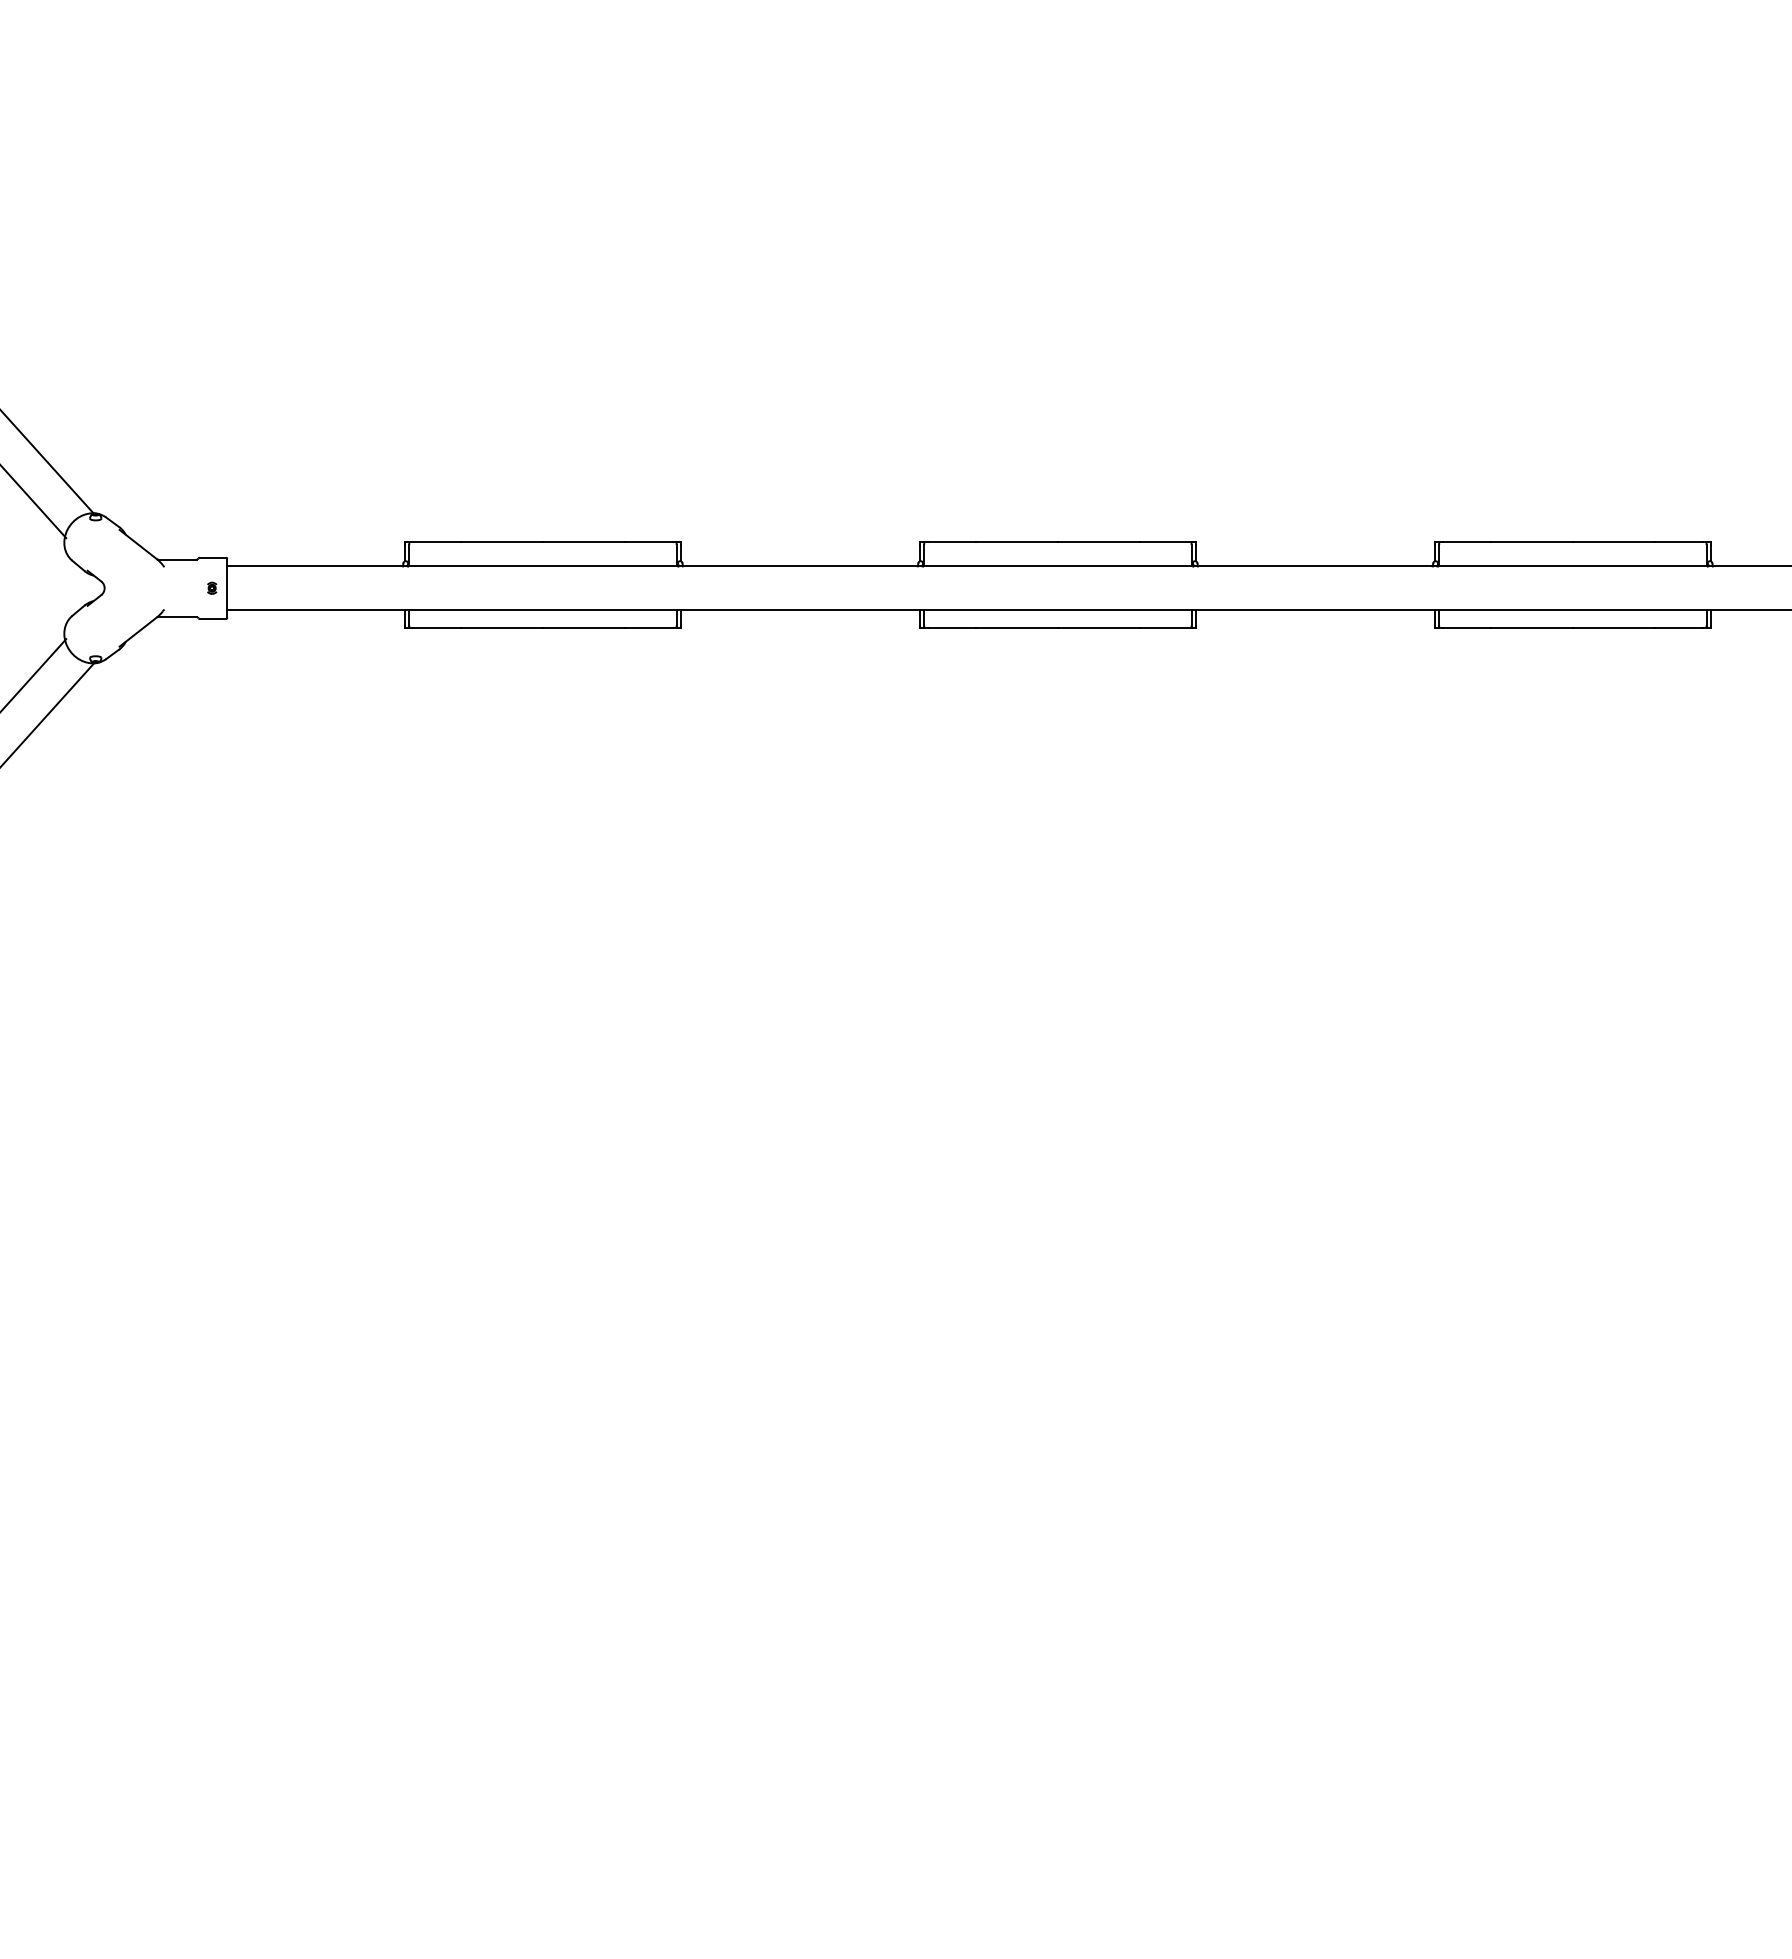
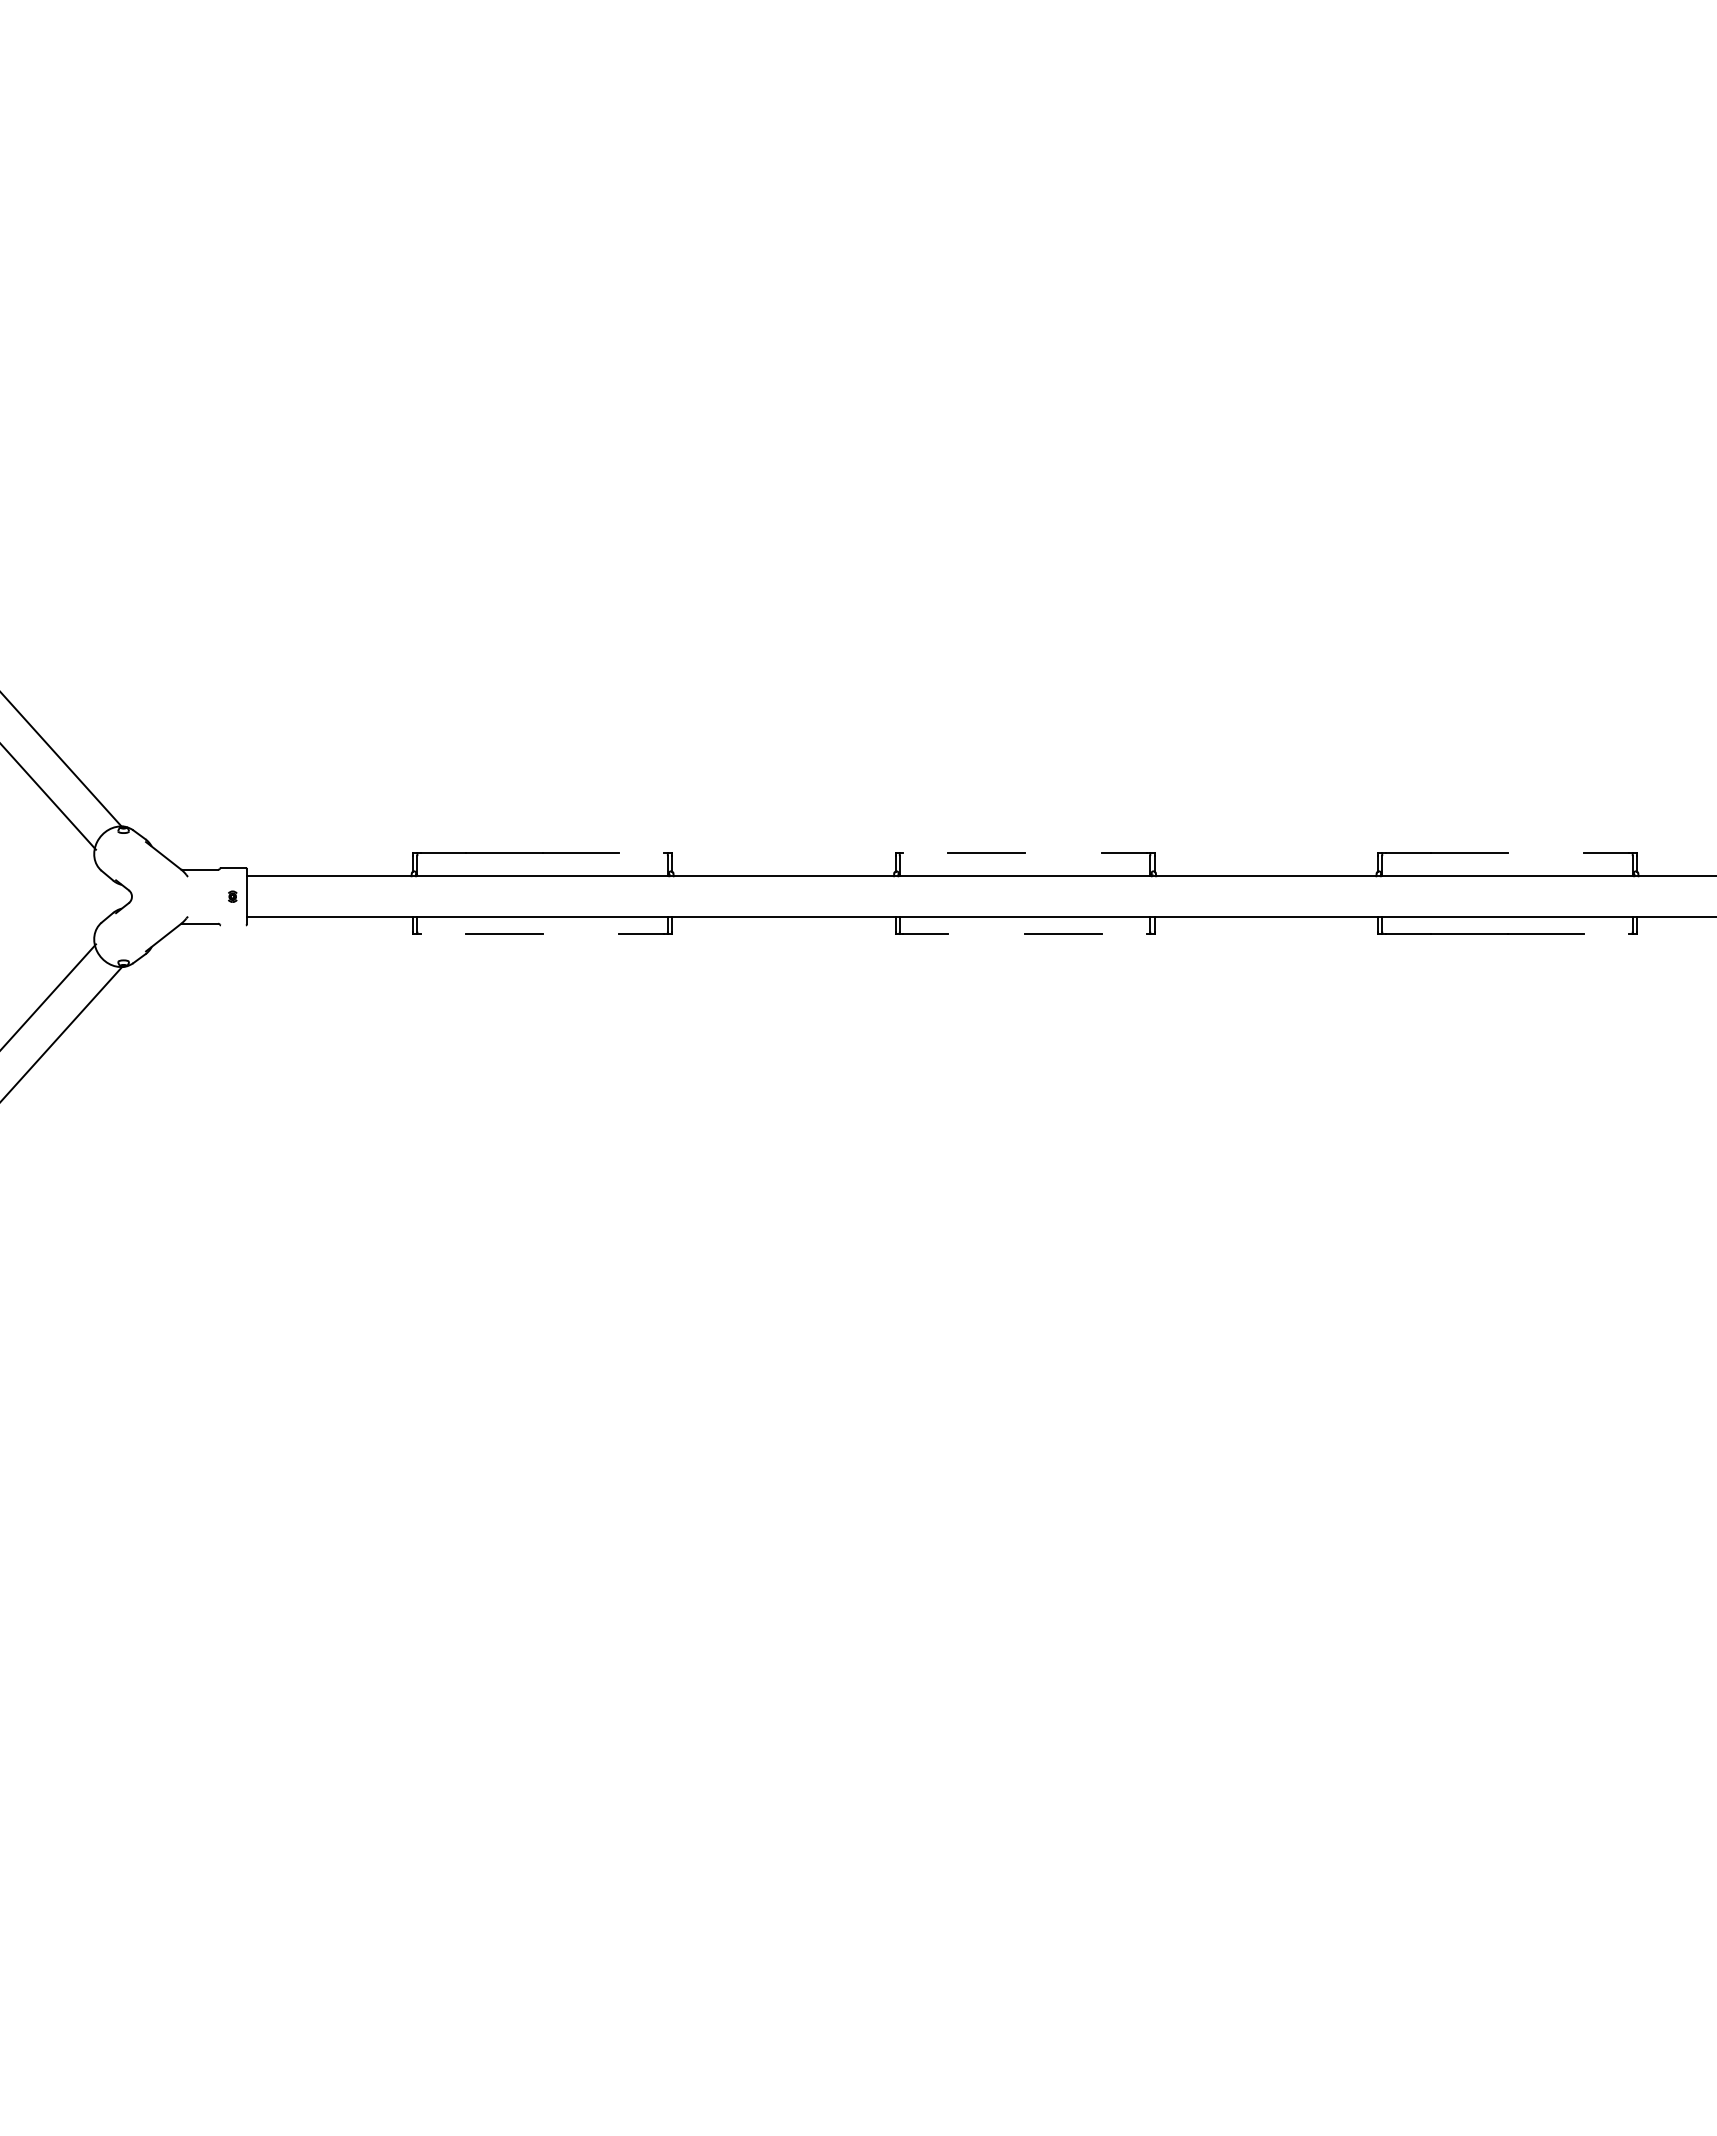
line: (648, 542) -> (641, 853), removed
line: (951, 542) -> (925, 853), removed
line: (1098, 542) -> (1063, 853), removed
line: (1613, 542) -> (1545, 853), removed
line: (212, 619) -> (233, 925), removed
line: (436, 628) -> (442, 934), removed
line: (583, 628) -> (580, 934), removed
line: (1016, 628) -> (986, 934), removed
line: (1162, 628) -> (1123, 934), removed
line: (1678, 628) -> (1606, 934), removed

